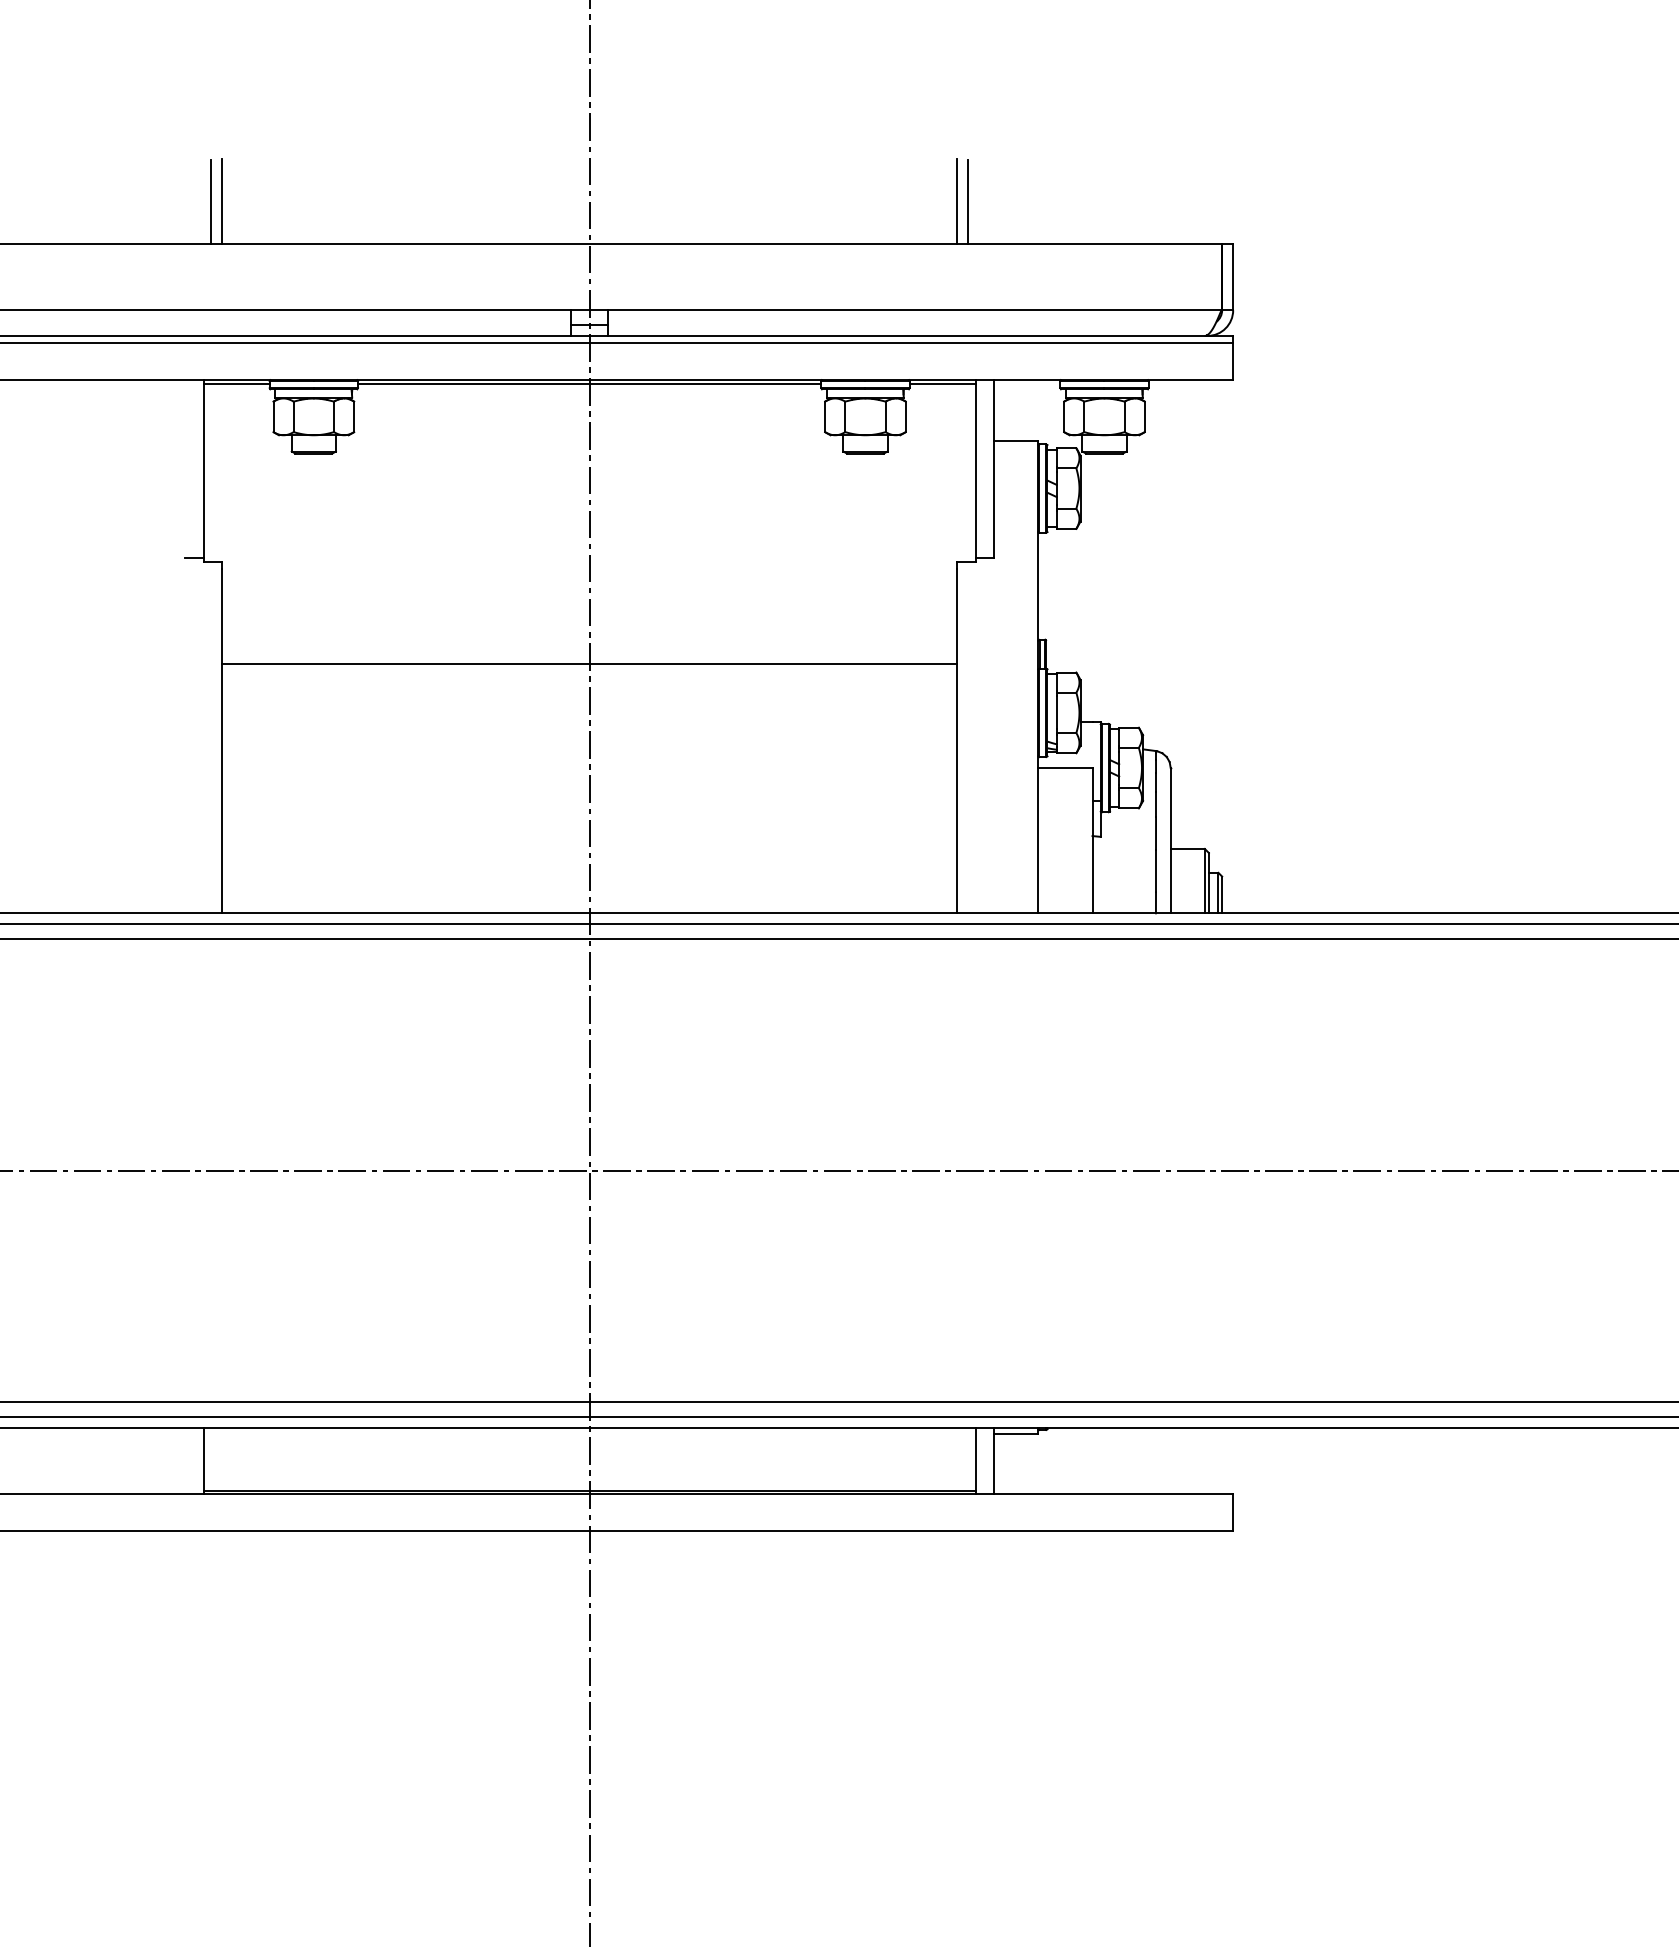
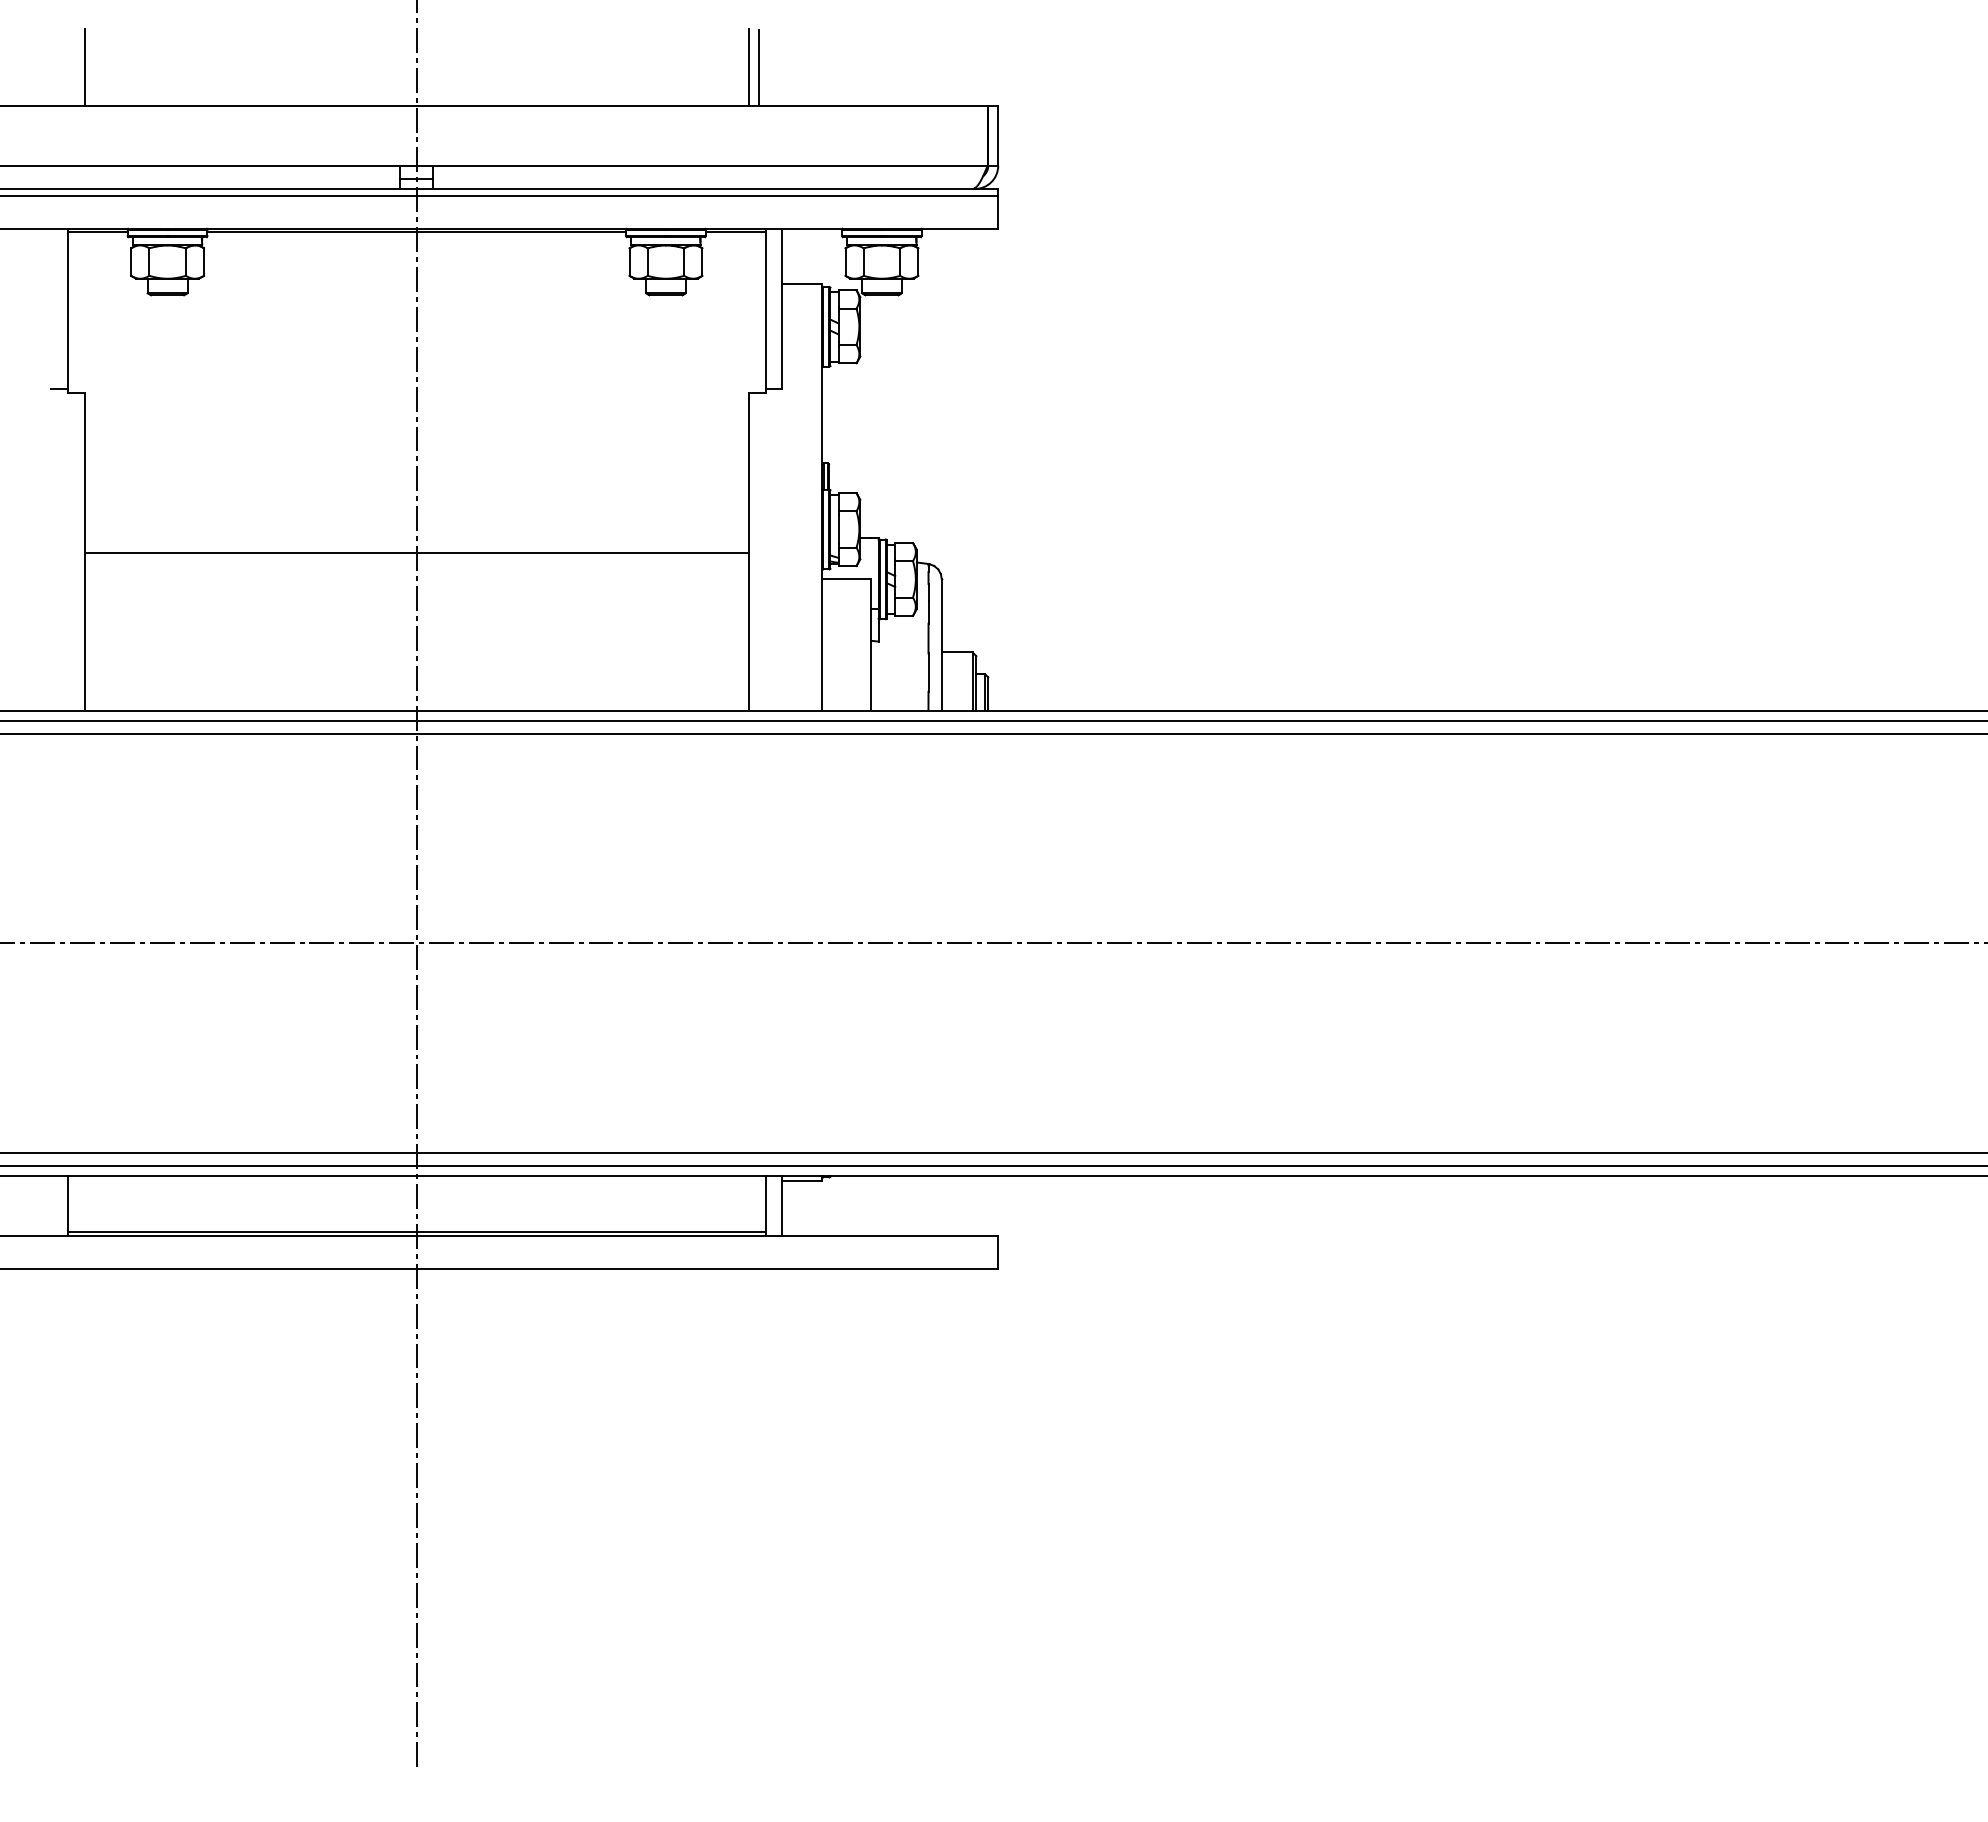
line: (210, 201) -> (74, 67), removed
line: (589, 664) -> (416, 552), moved

